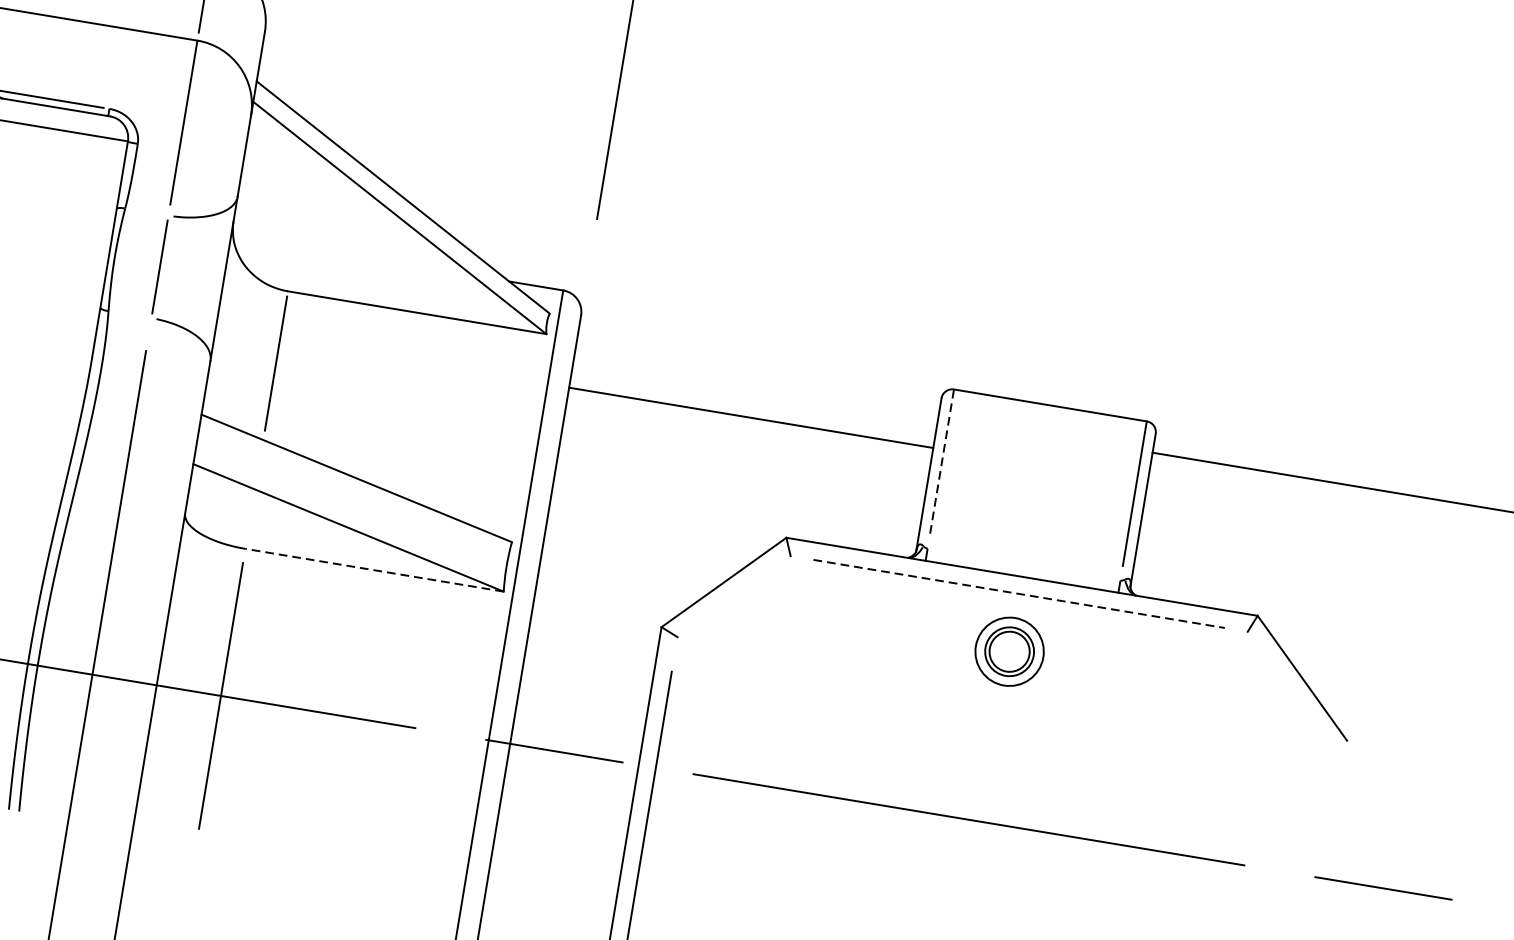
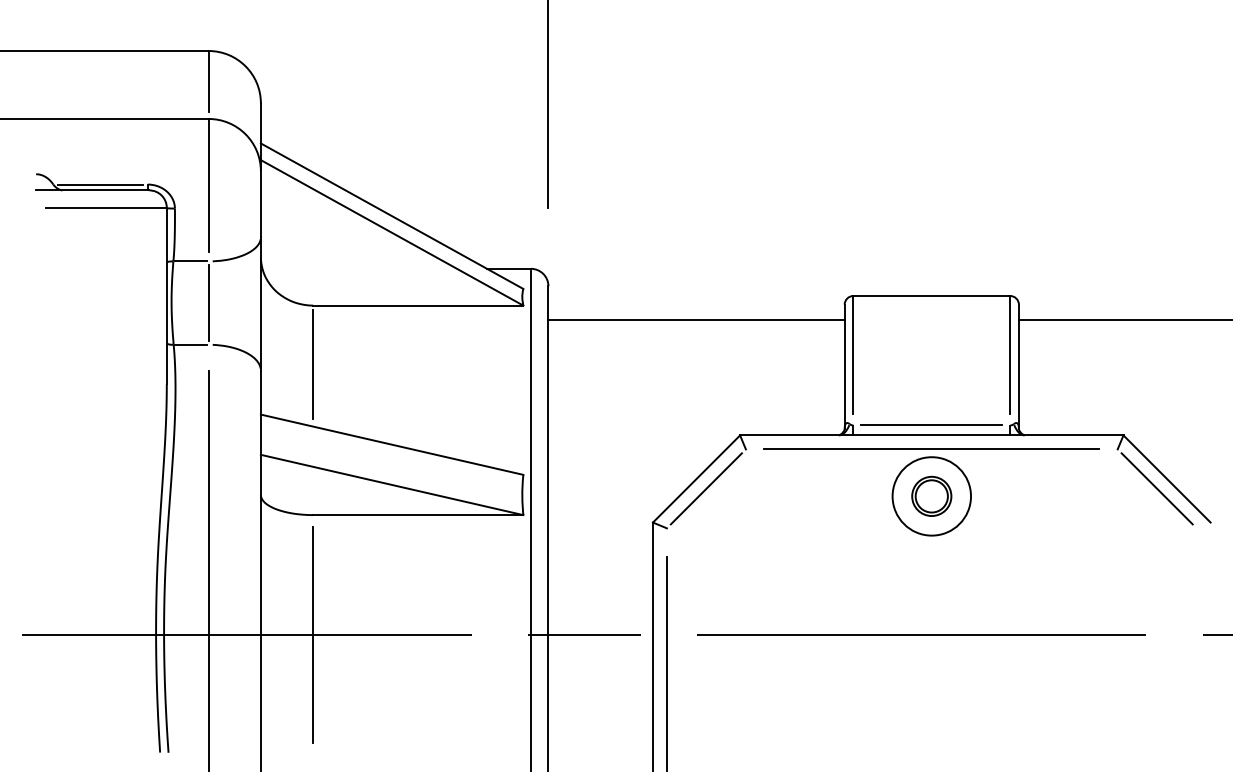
line: (146, 212) -> (190, 261), added
line: (129, 314) -> (190, 344), added
line: (751, 418) -> (696, 320), moved
line: (942, 462) -> (853, 355), dashed -> solid
line: (1023, 564) -> (931, 425), added
line: (373, 570) -> (417, 515), dashed -> solid
line: (1020, 594) -> (932, 449), dashed -> solid
line: (733, 595) -> (705, 488), added
circle: (1009, 651) -> (931, 496), size x1.43
line: (1287, 687) -> (1156, 488), added

